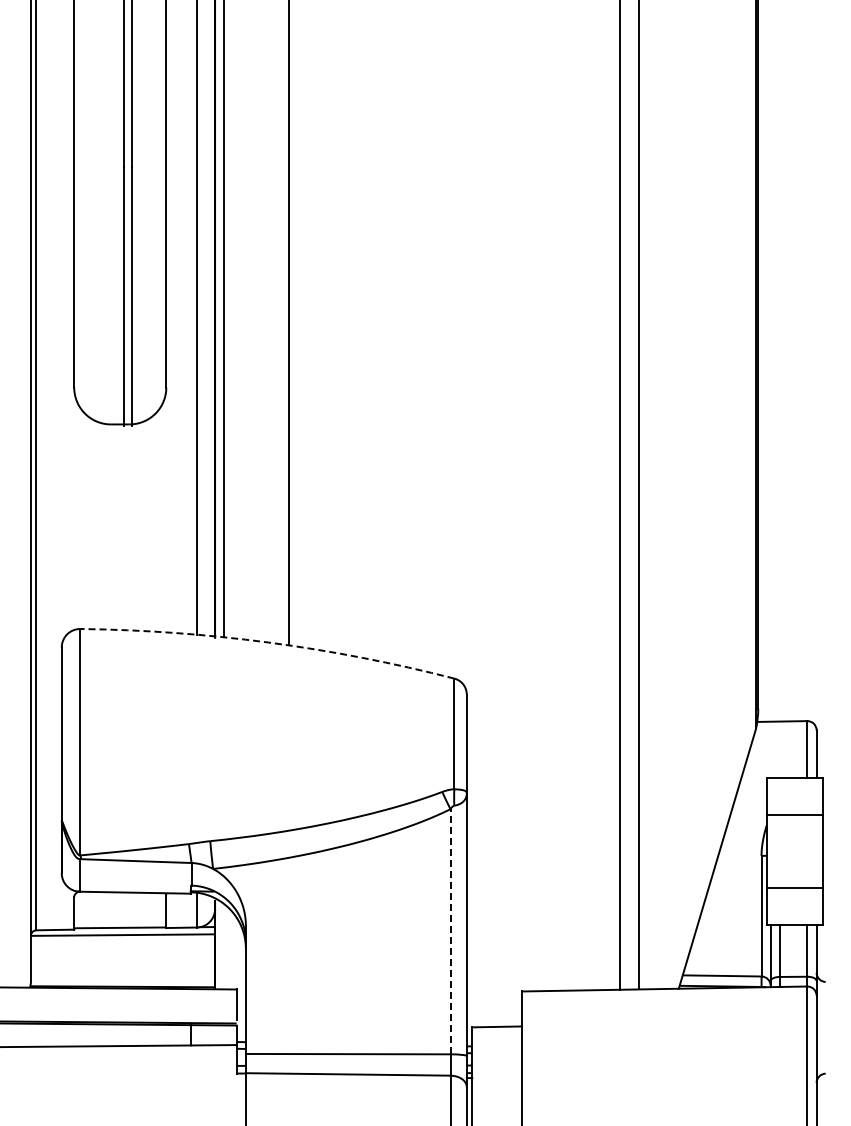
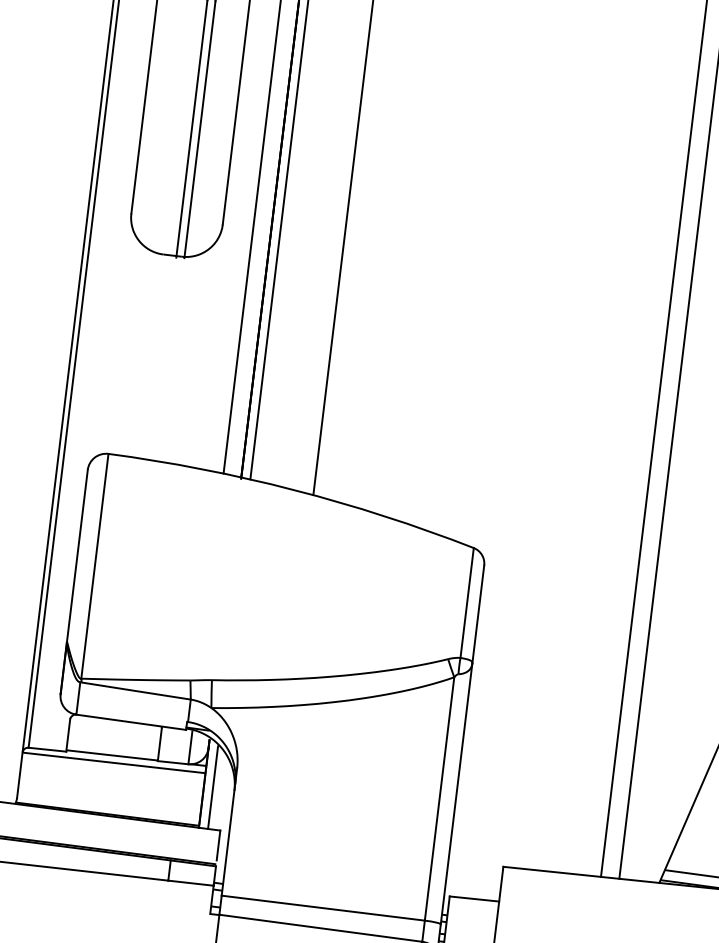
arc: (268, 642) -> (293, 489), dashed -> solid
line: (450, 931) -> (439, 798), dashed -> solid
line: (224, 947) -> (213, 787), added

